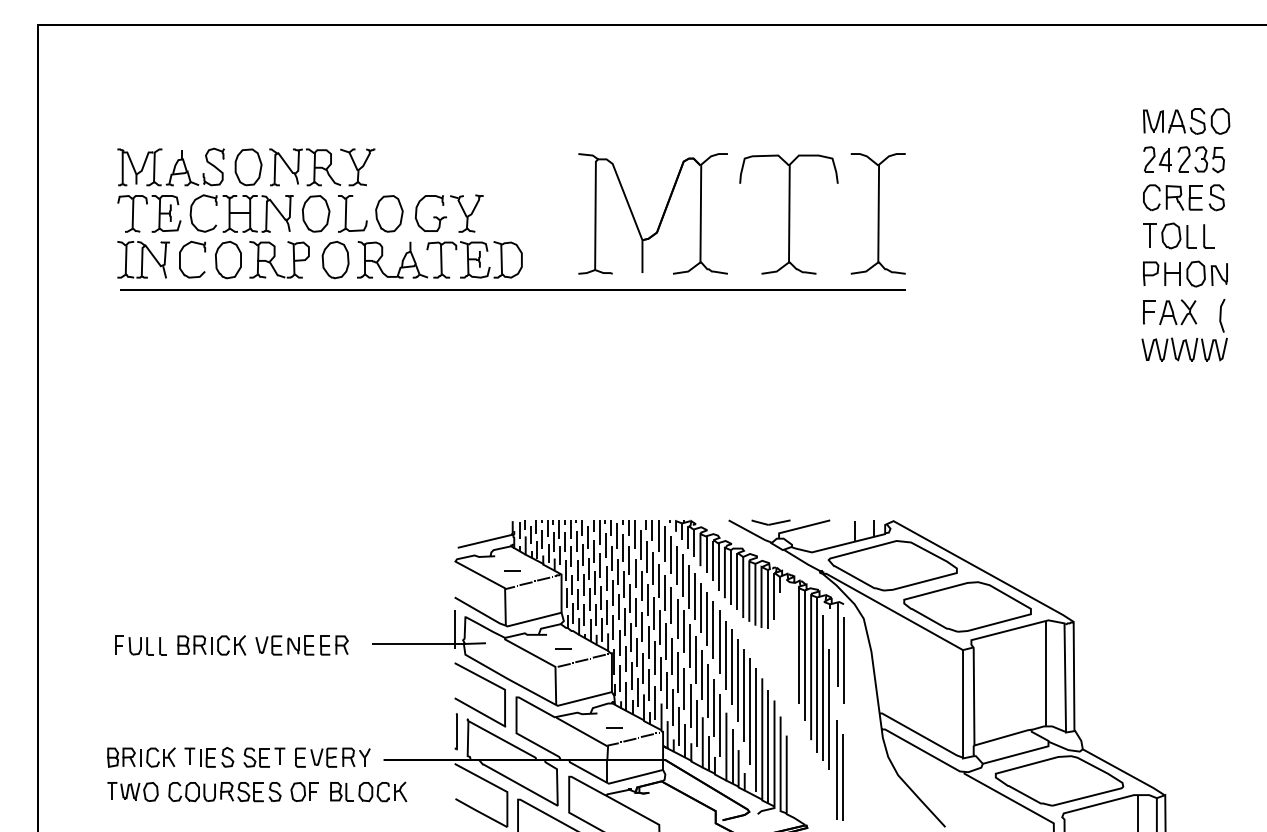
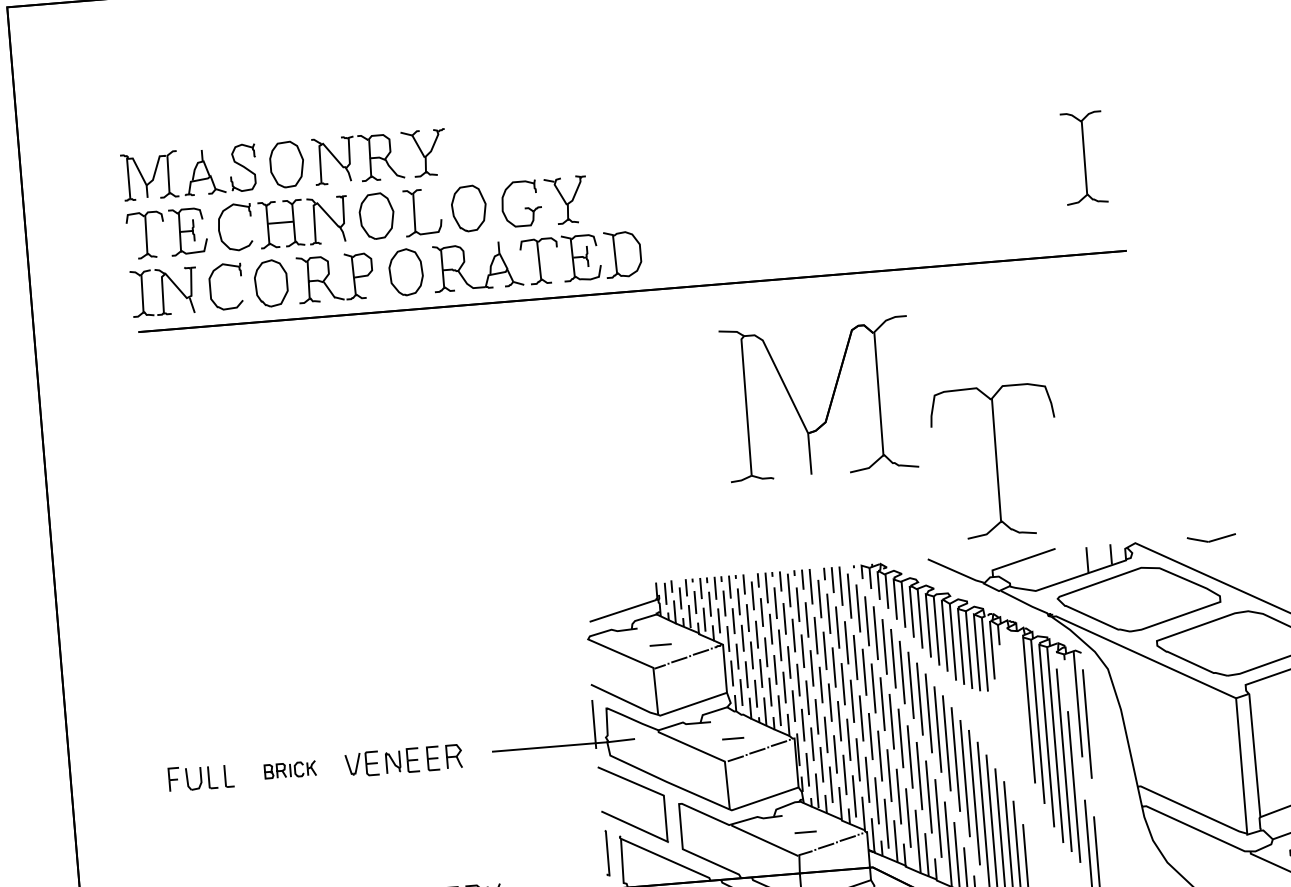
part: (877, 213) -> (1083, 157), size x0.6
part: (788, 214) -> (995, 461), moved
part: (661, 217) -> (829, 402), moved
part: (770, 522) -> (1210, 538), moved
part: (211, 645) -> (289, 770), size x0.6

